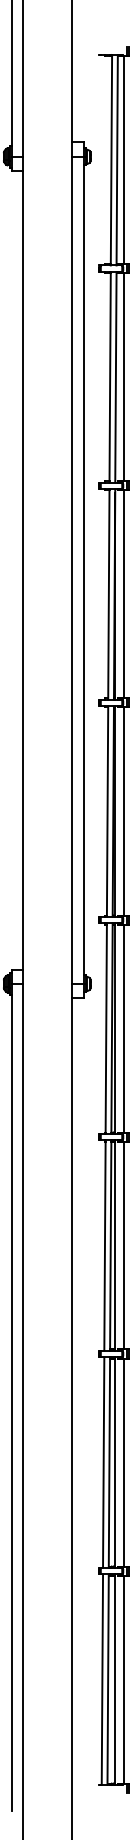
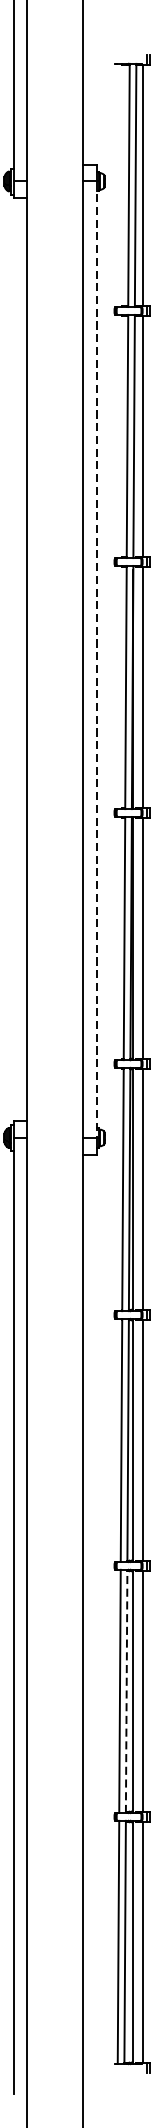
line: (83, 570) -> (96, 659), solid -> dashed
line: (109, 1462) -> (126, 1691), solid -> dashed

